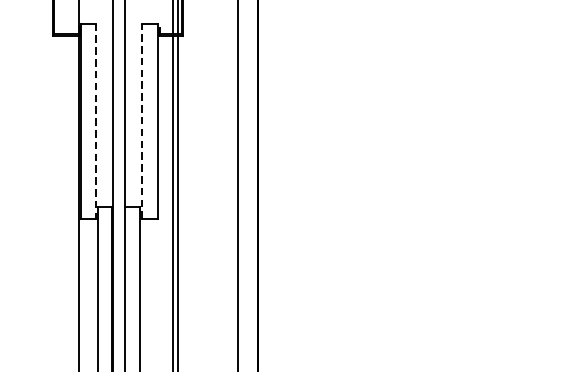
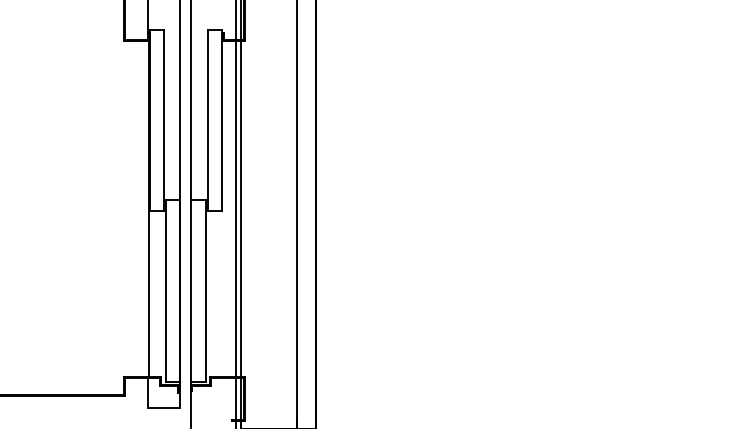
line: (96, 121) -> (164, 120), dashed -> solid
line: (142, 121) -> (207, 120), dashed -> solid

